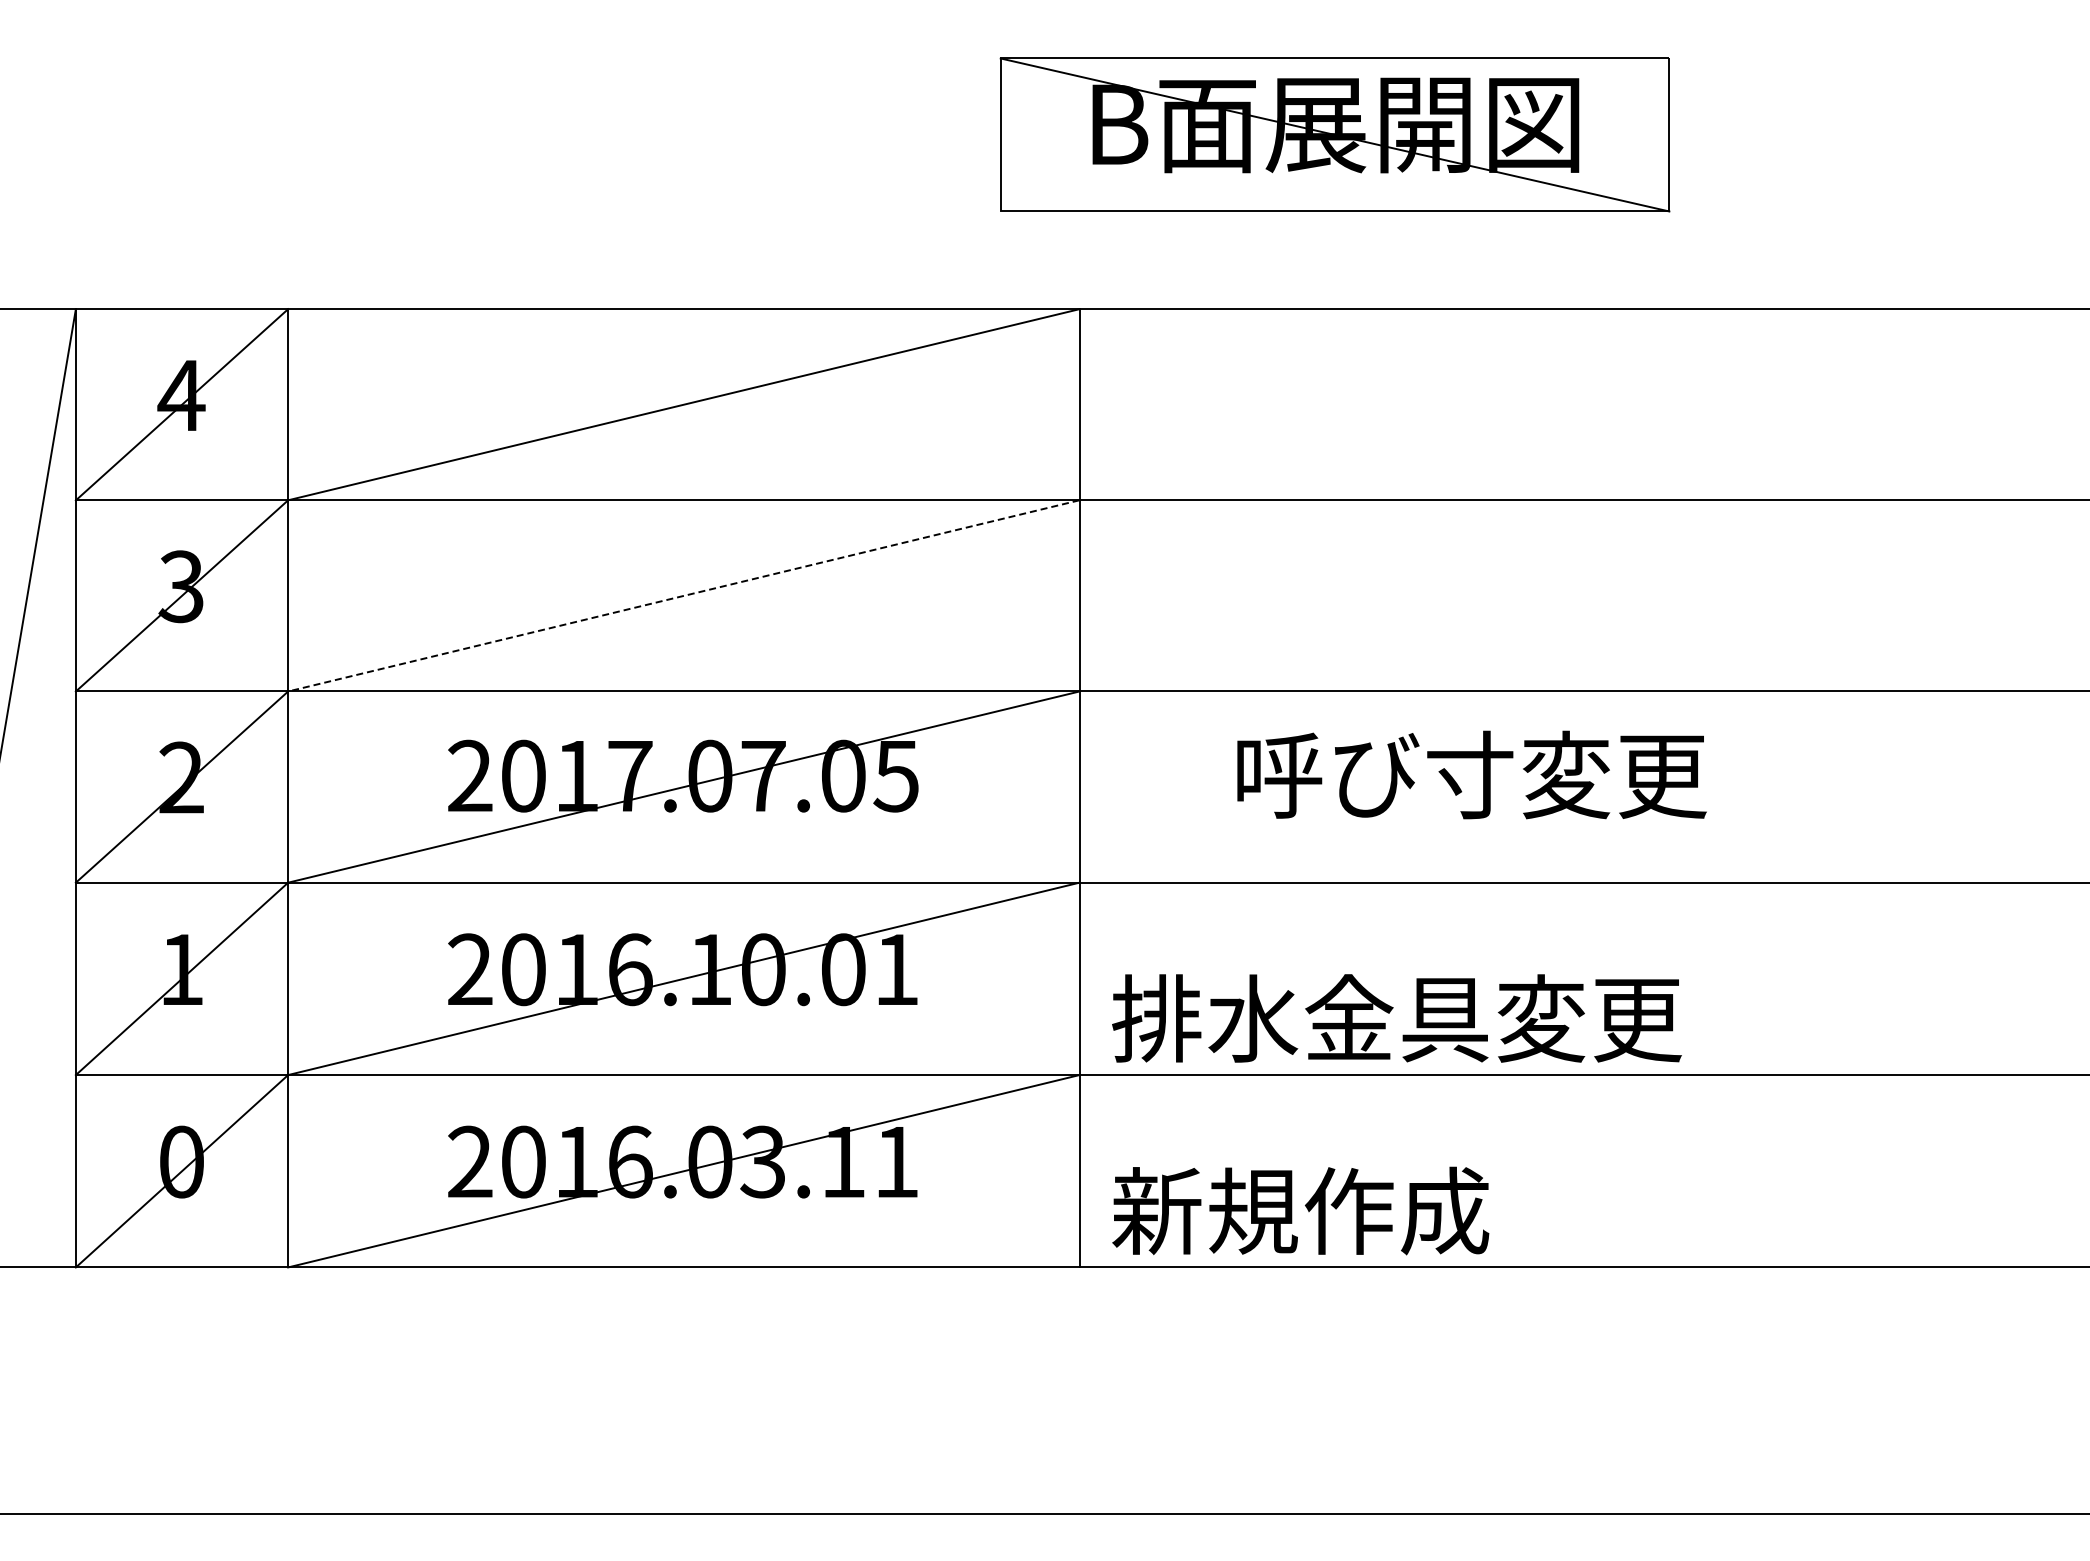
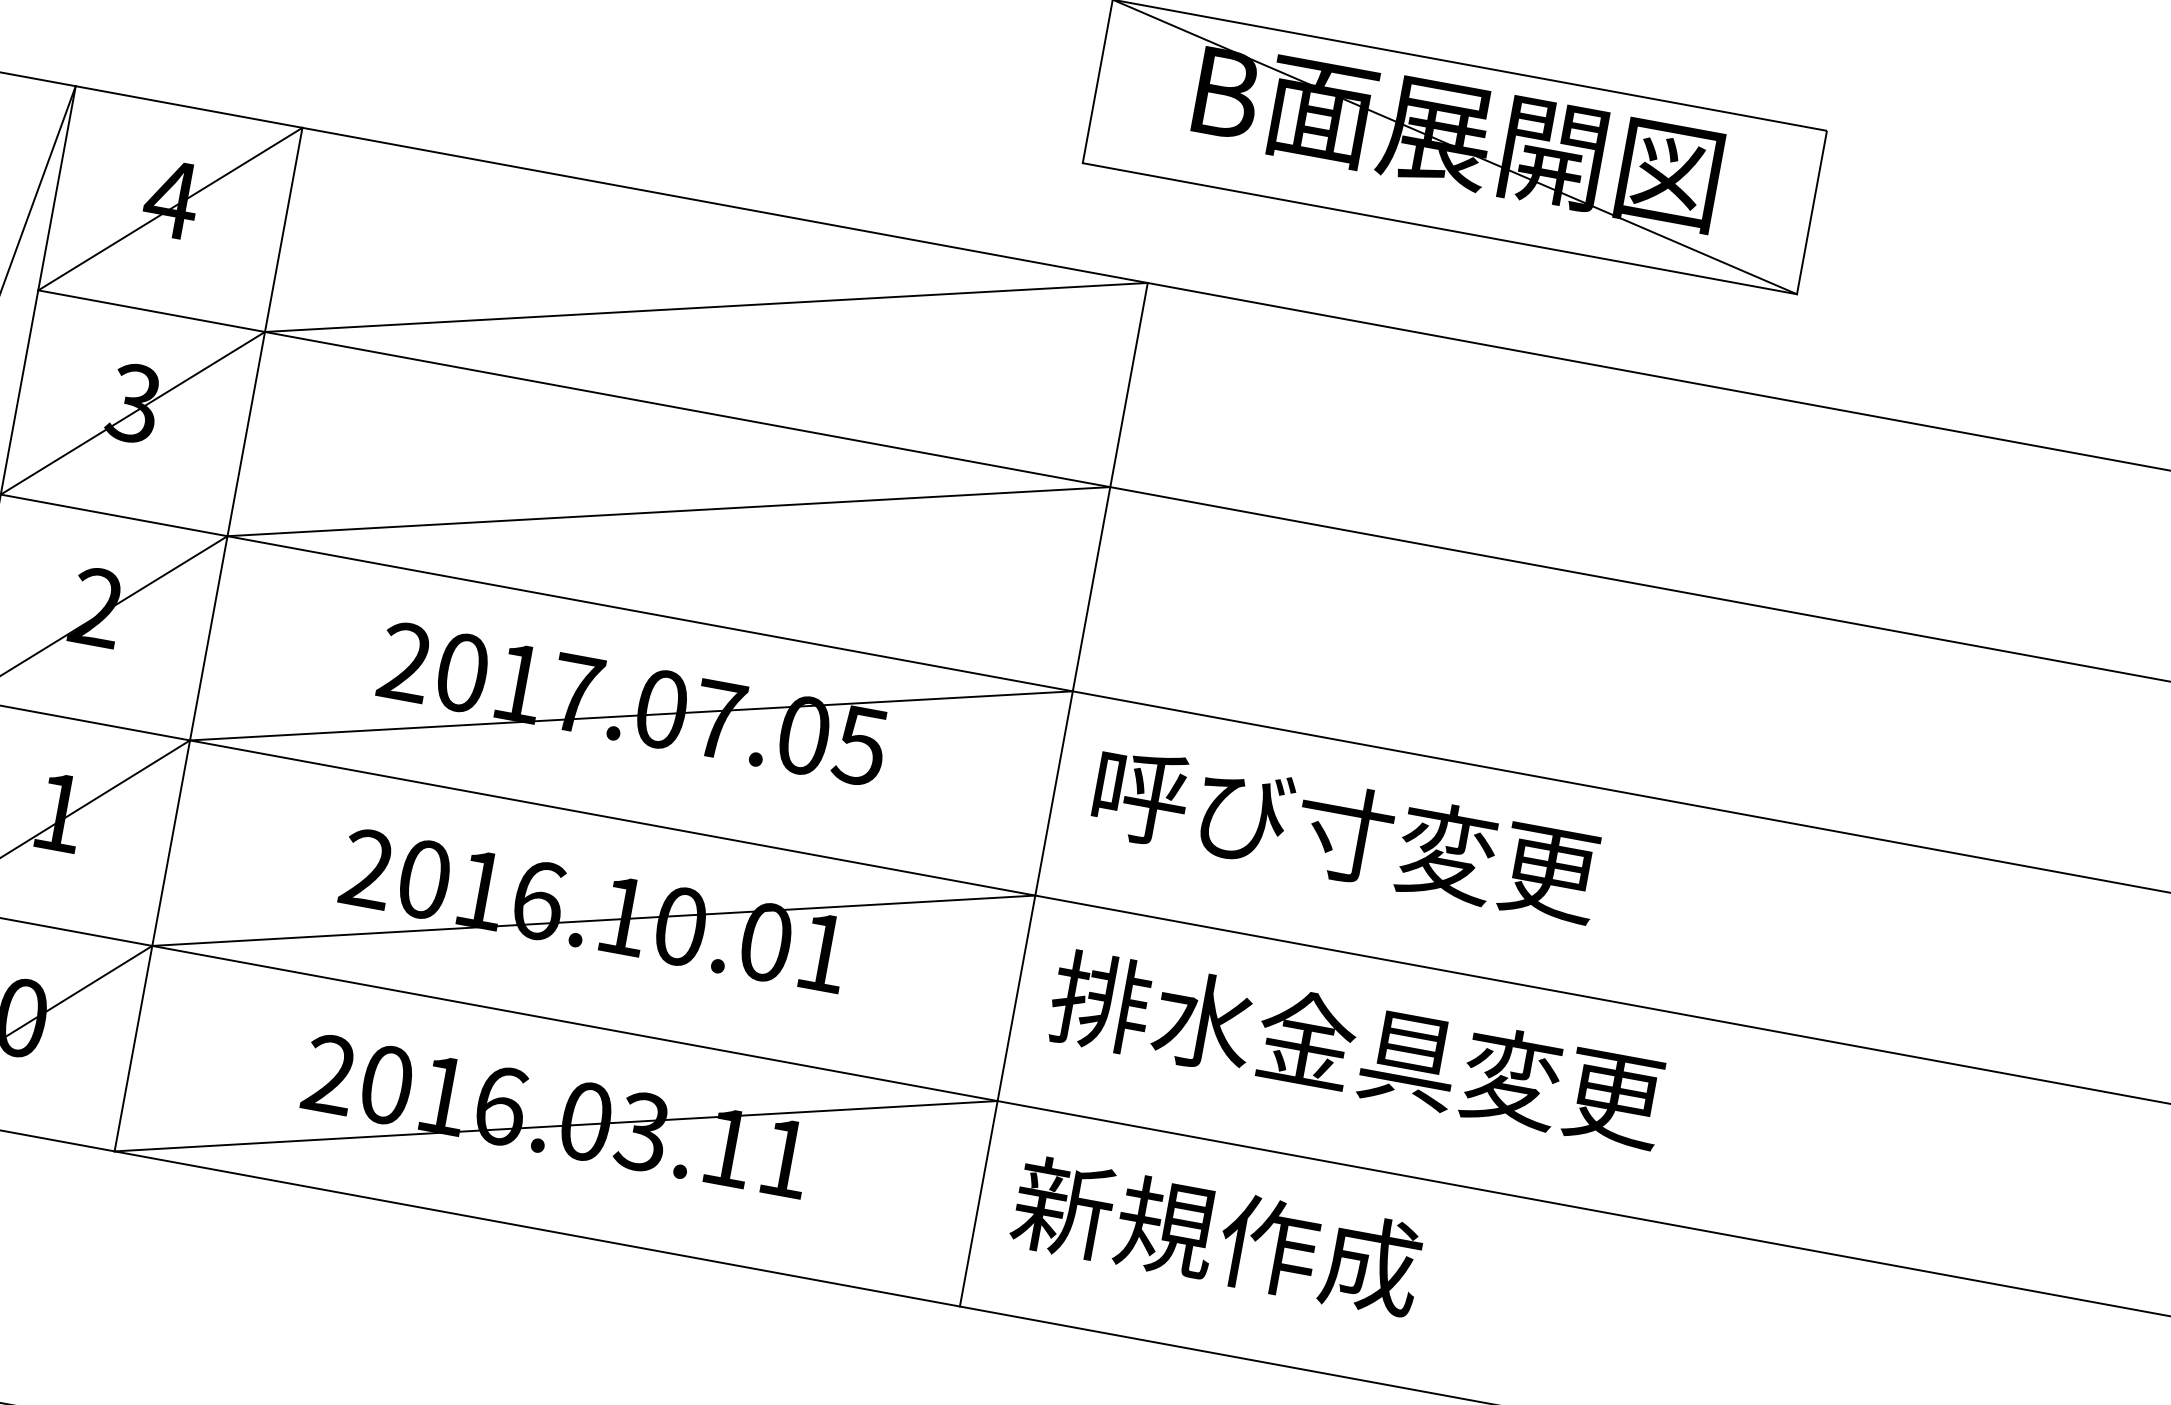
line: (683, 596) -> (668, 512), dashed -> solid
text: (1471, 774) -> (1346, 833), moved
text: (1396, 1018) -> (1357, 1049), moved
text: (1300, 1210) -> (1216, 1235), moved

